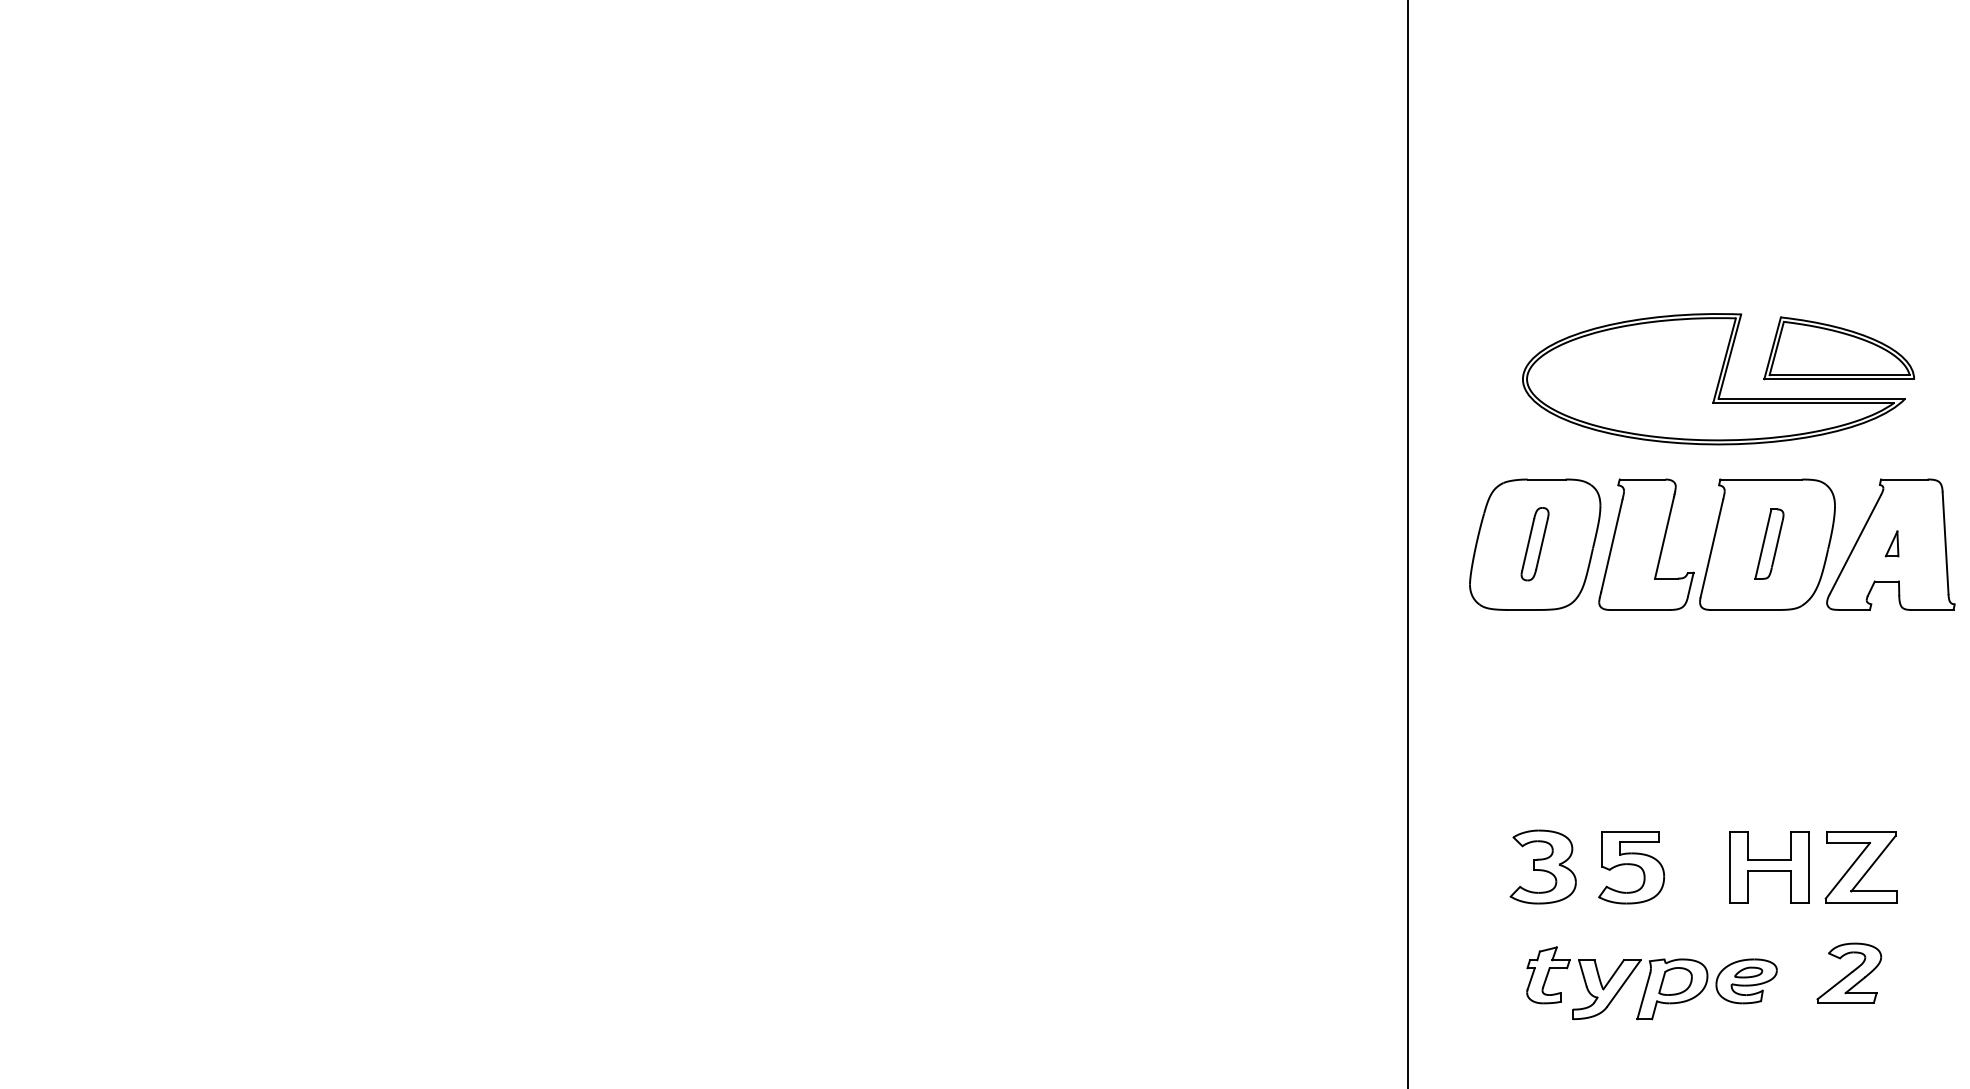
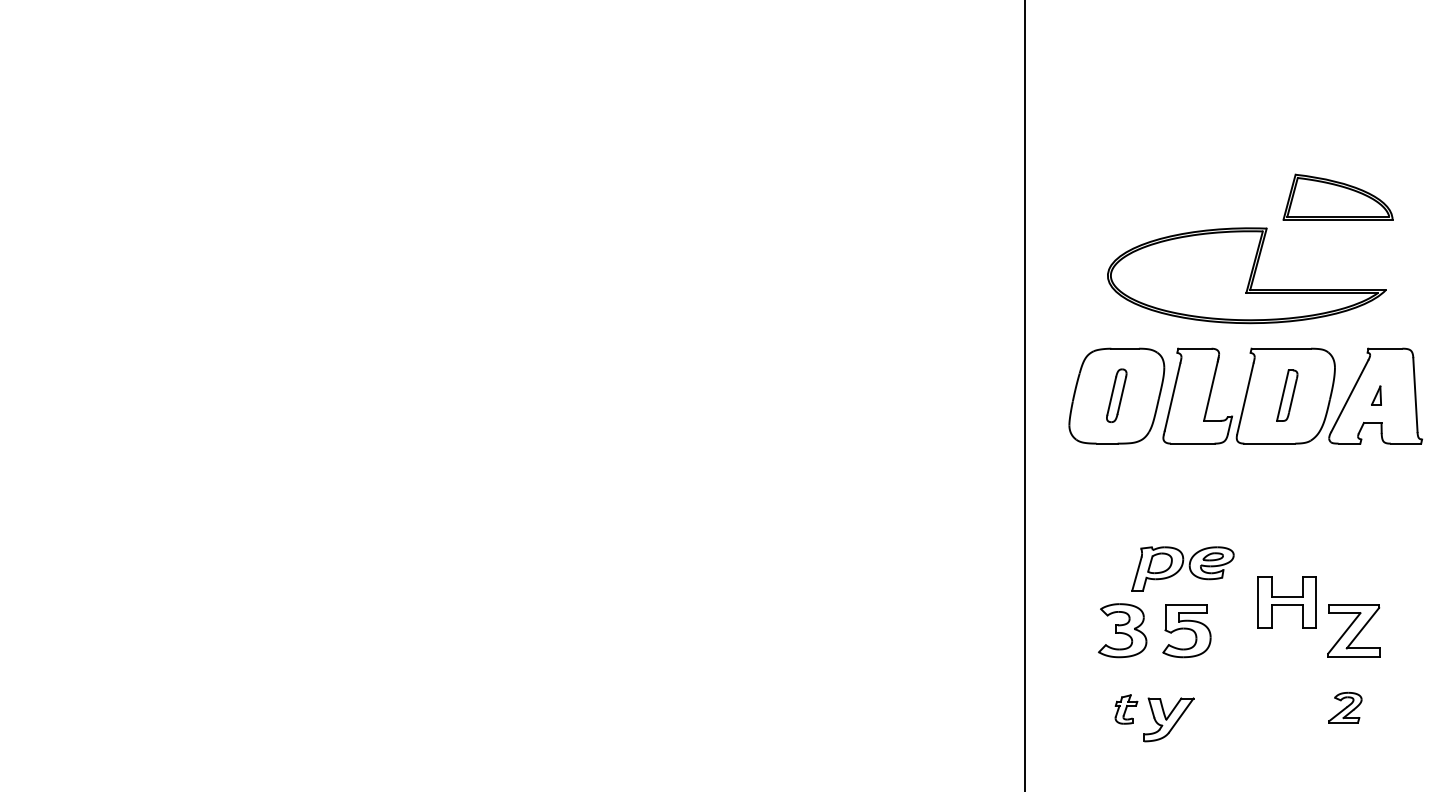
part: (1838, 348) -> (1337, 197), moved
part: (1769, 867) -> (1287, 602), moved
part: (1849, 972) -> (1345, 707), size x0.7
part: (1548, 975) -> (1126, 709), size x0.7
part: (1706, 989) -> (1182, 569), moved

